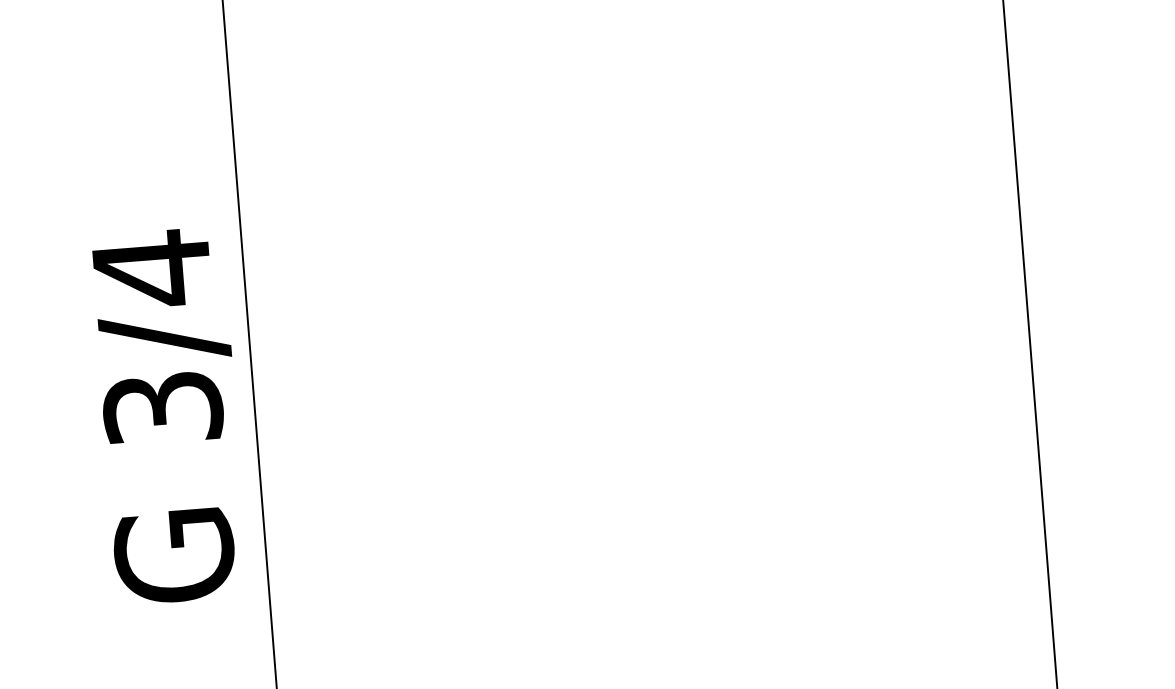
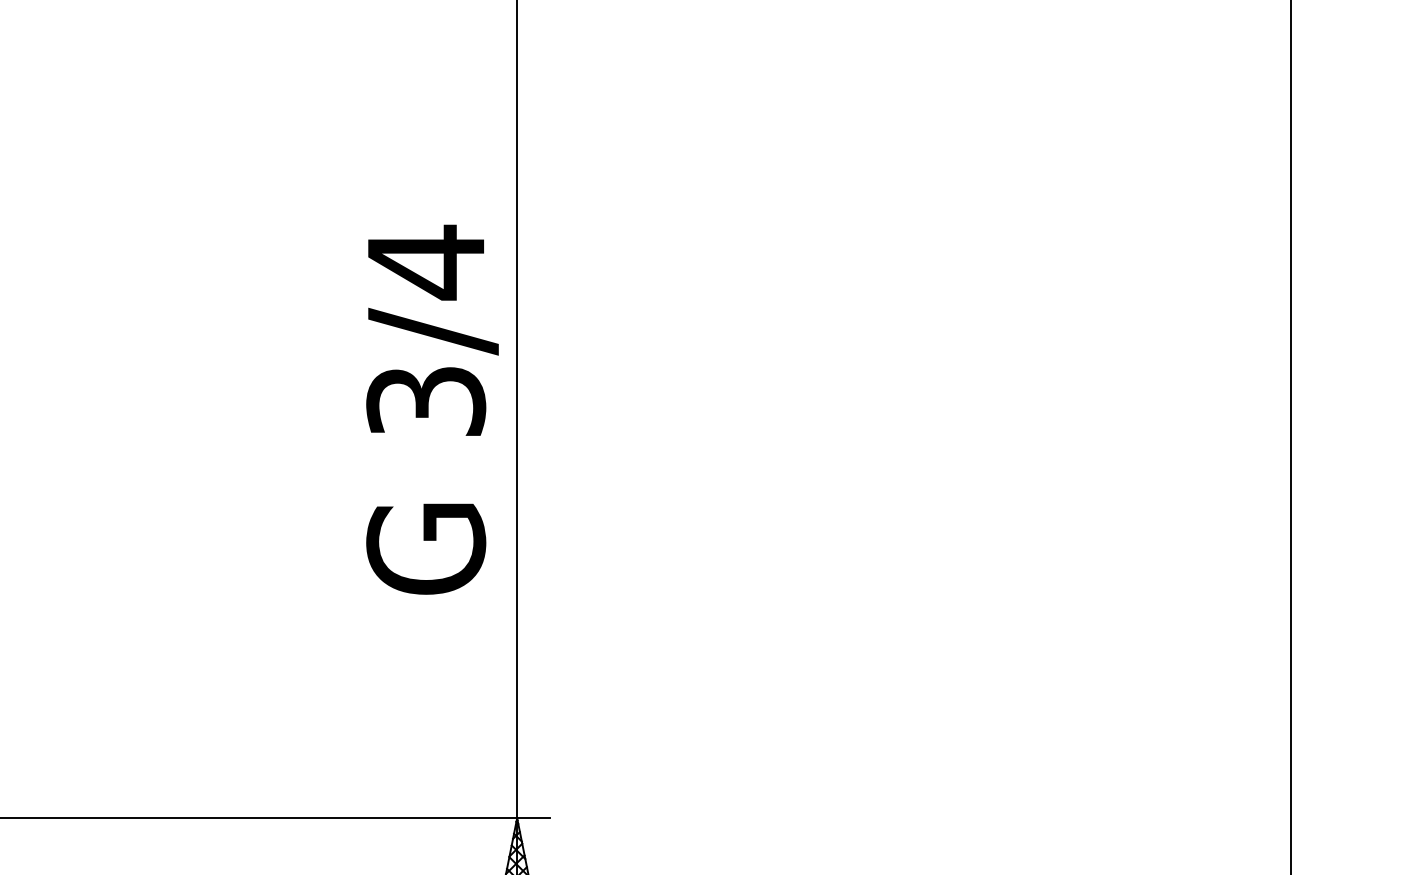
text: (169, 415) -> (432, 409), moved

